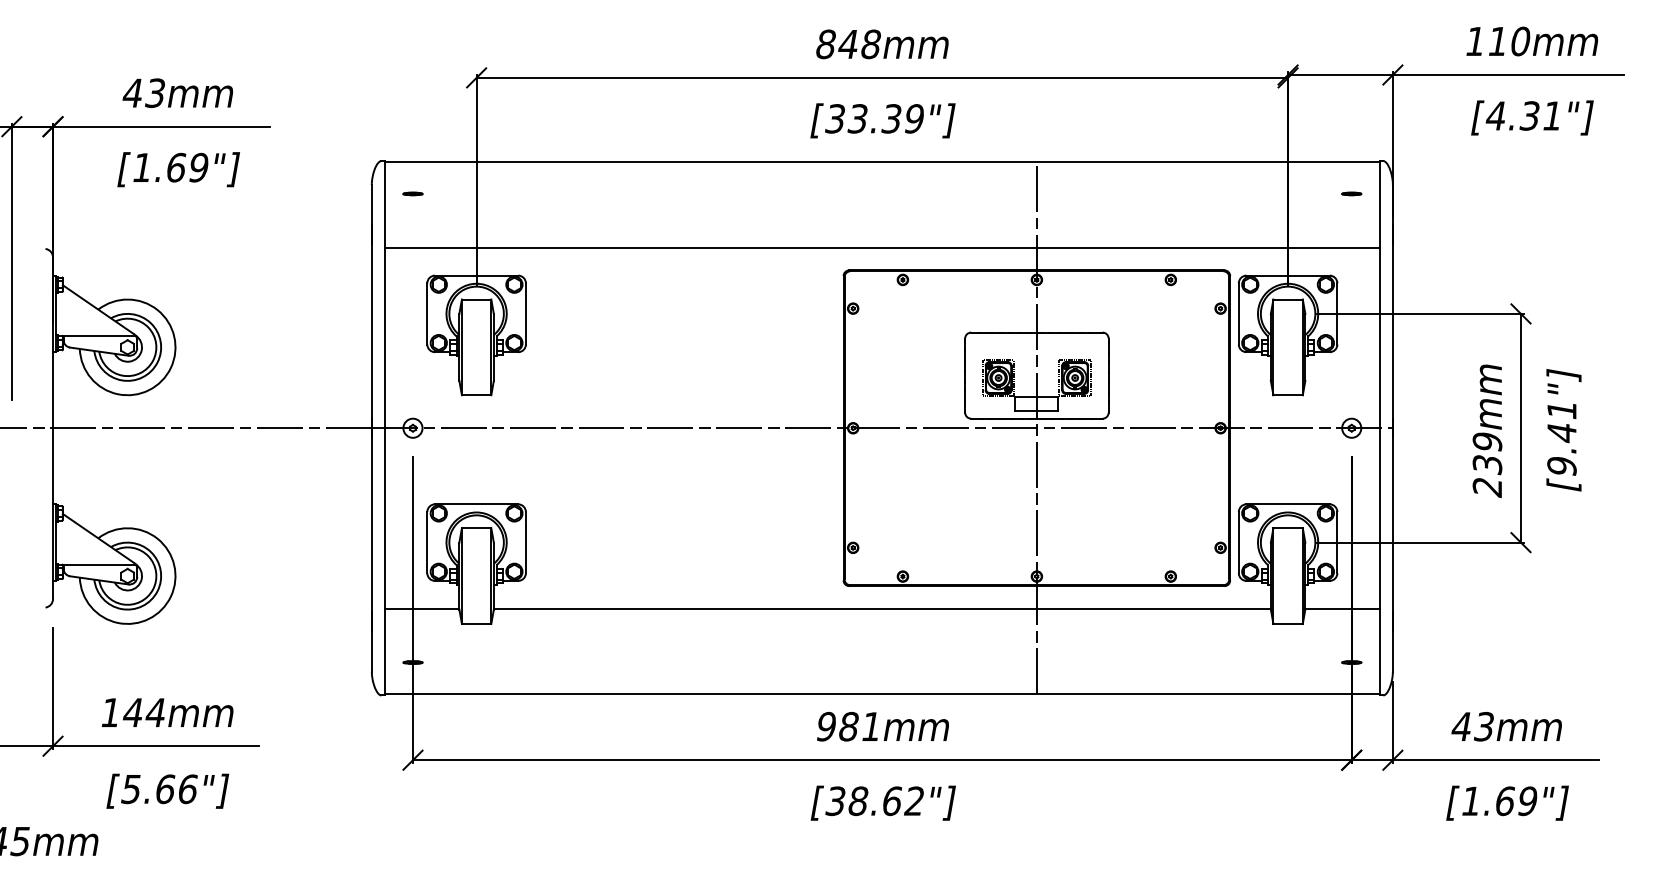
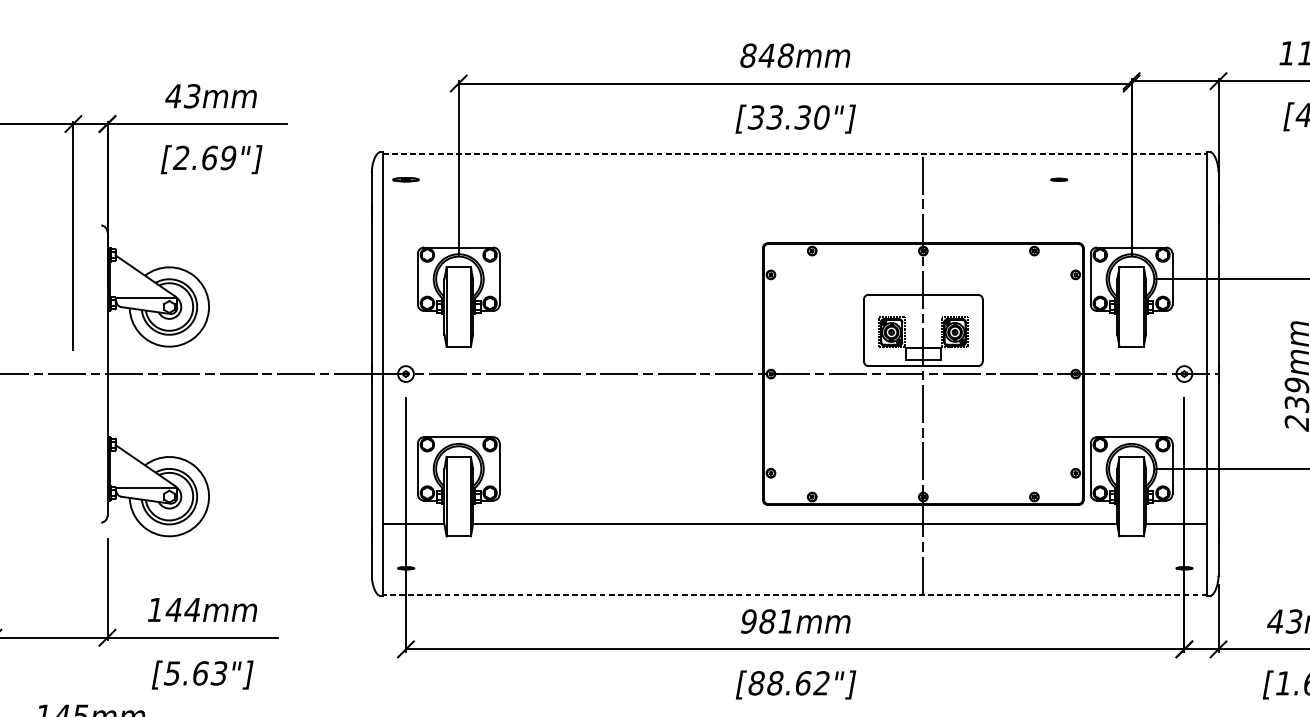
text: (914, 118) -> (821, 117), [33.39"] -> [33.30"]
line: (882, 162) -> (795, 153), solid -> dashed
text: (141, 166) -> (180, 157), [1.69"] -> [2.69"]
part: (412, 193) -> (405, 179), size x1.6
part: (1351, 193) -> (1058, 179), moved
line: (882, 247) -> (795, 224), removed
line: (881, 694) -> (794, 594), solid -> dashed
text: (187, 789) -> (219, 673), [5.66"] -> [5.63"]
text: (835, 801) -> (756, 683), [38.62"] -> [88.62"]

